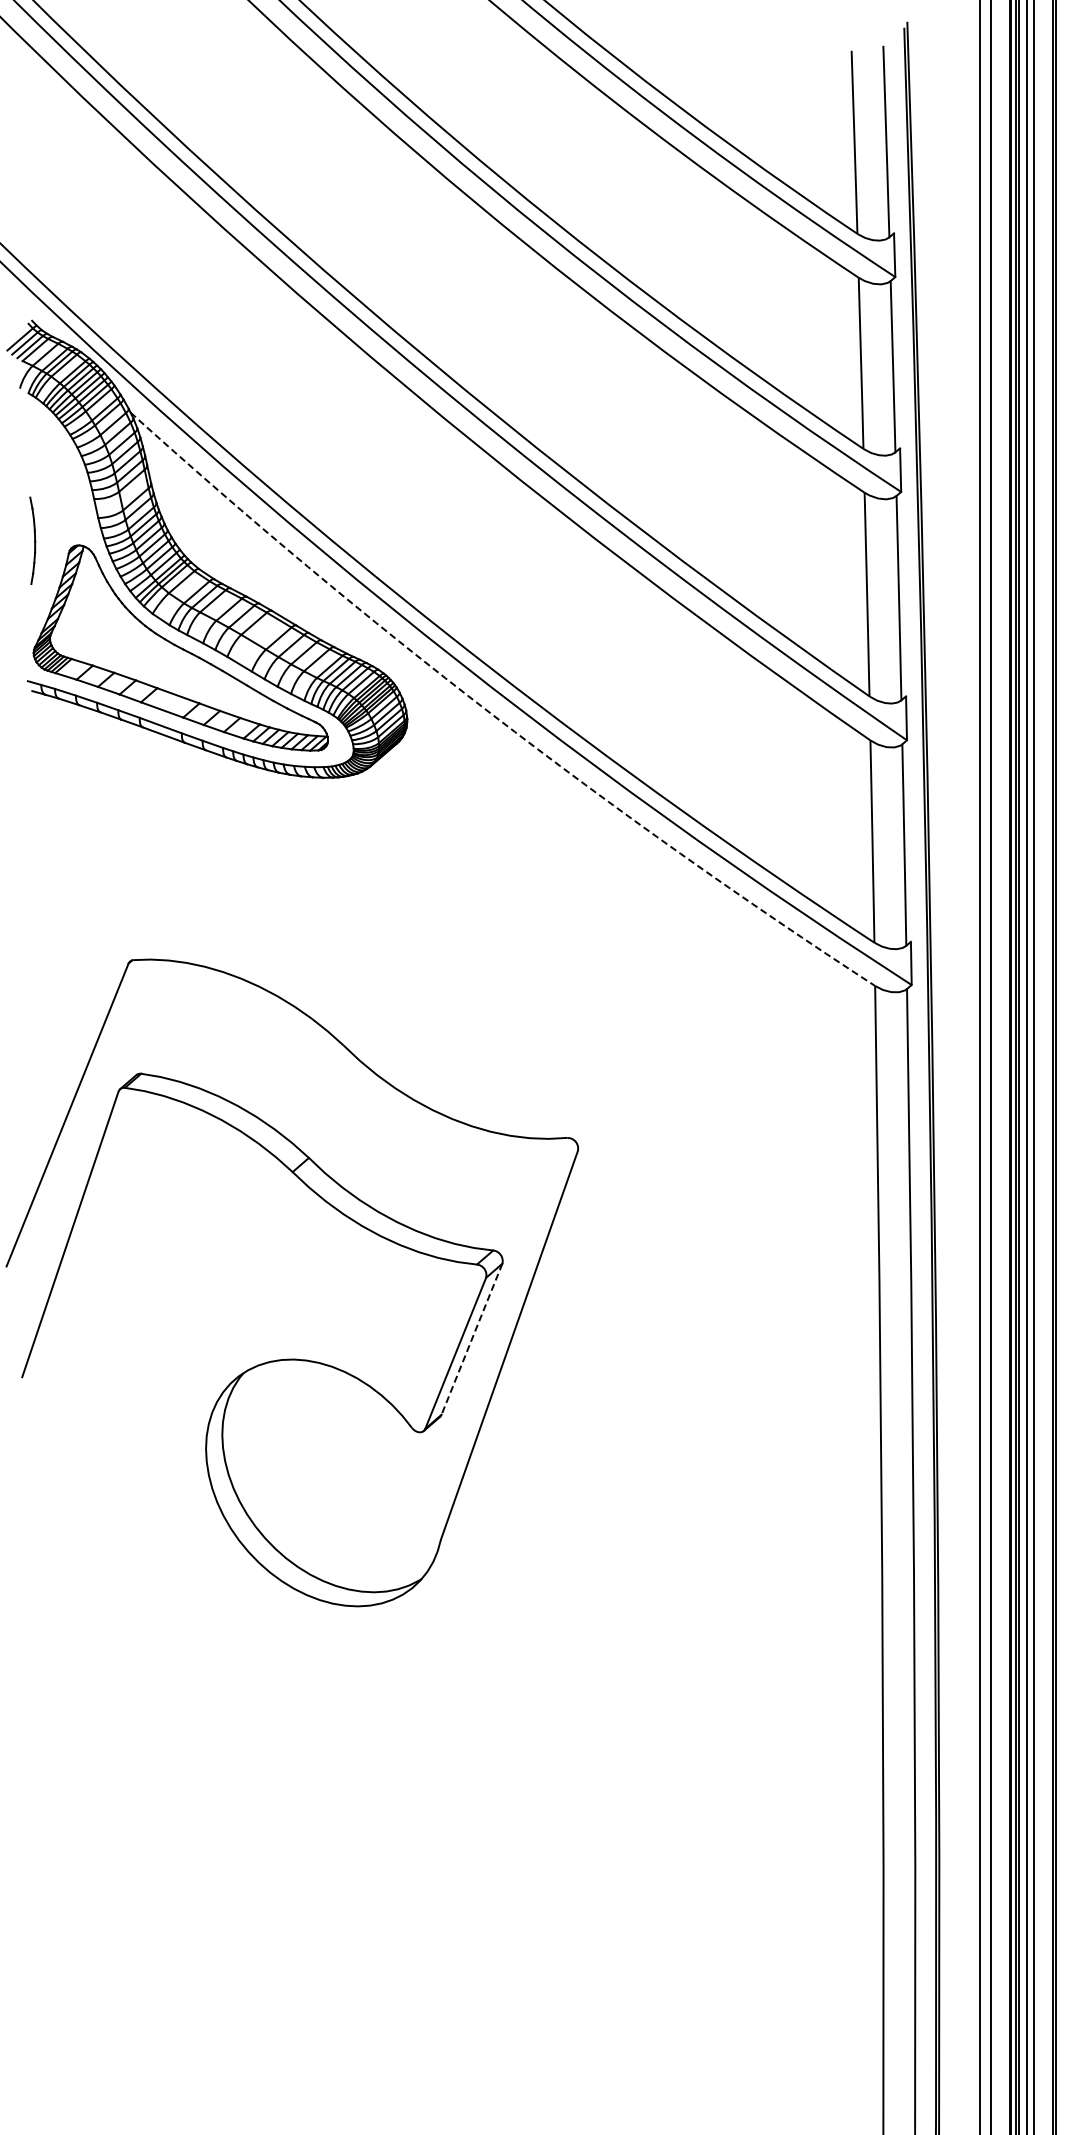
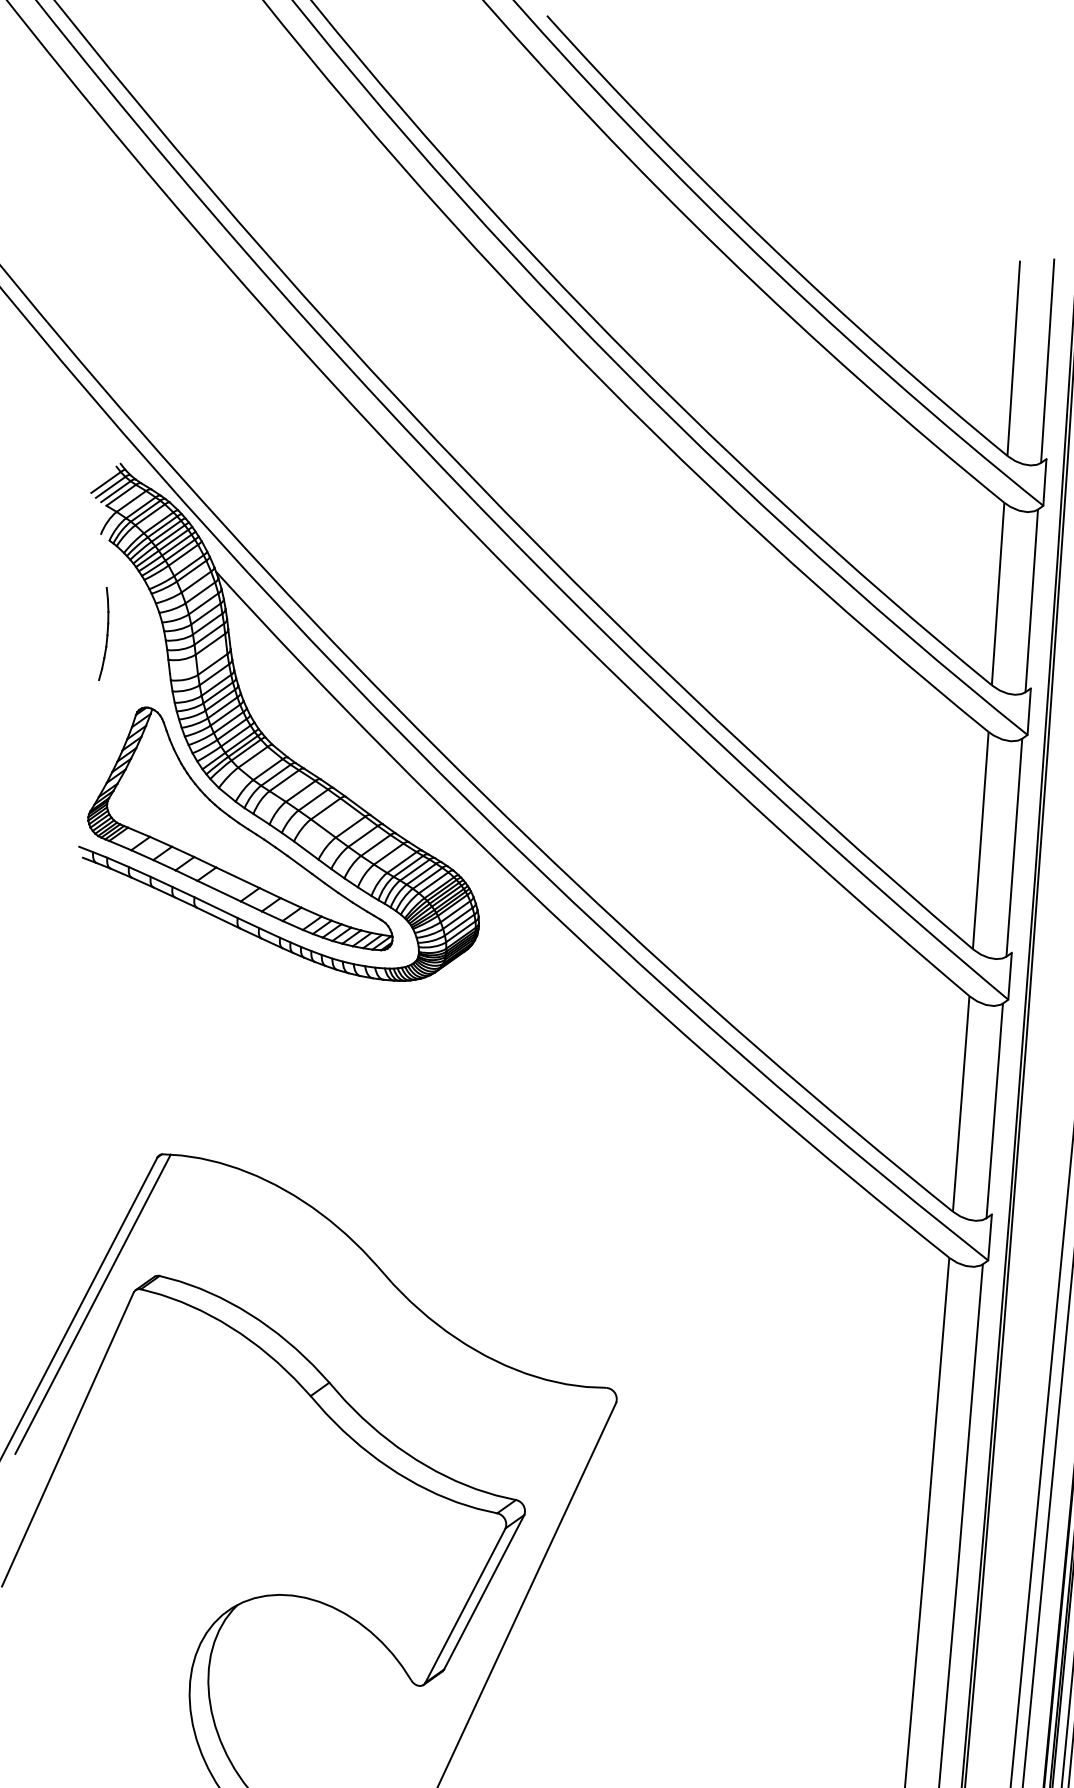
part: (32, 540) -> (104, 633), moved
arc: (491, 714) -> (568, 929), dashed -> solid
line: (81, 1105) -> (92, 1303), added
line: (471, 1339) -> (483, 1592), dashed -> solid

